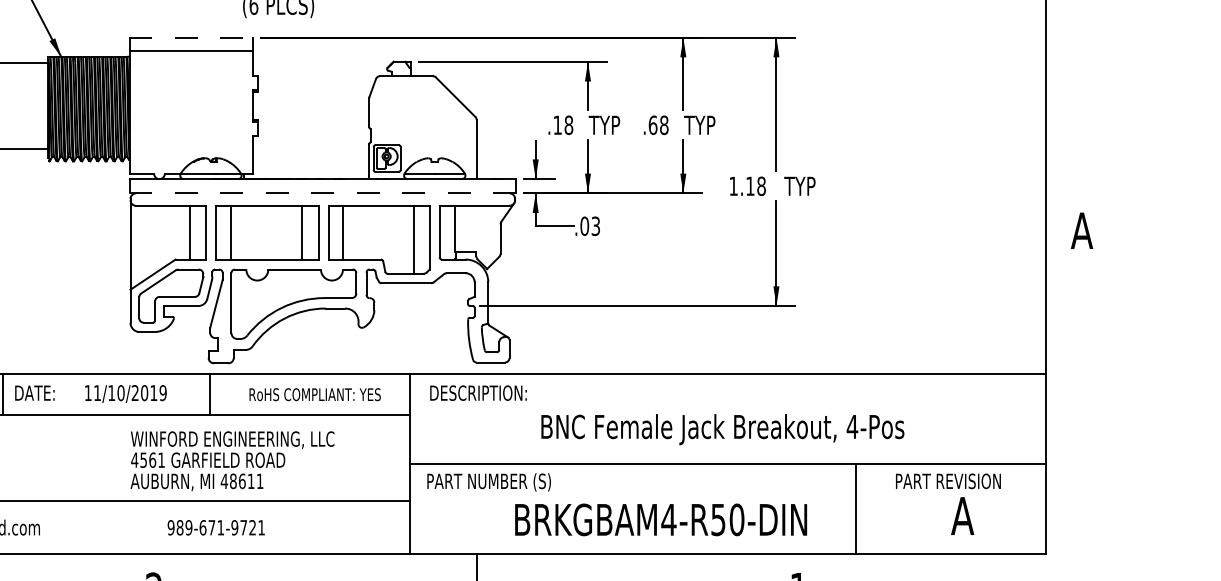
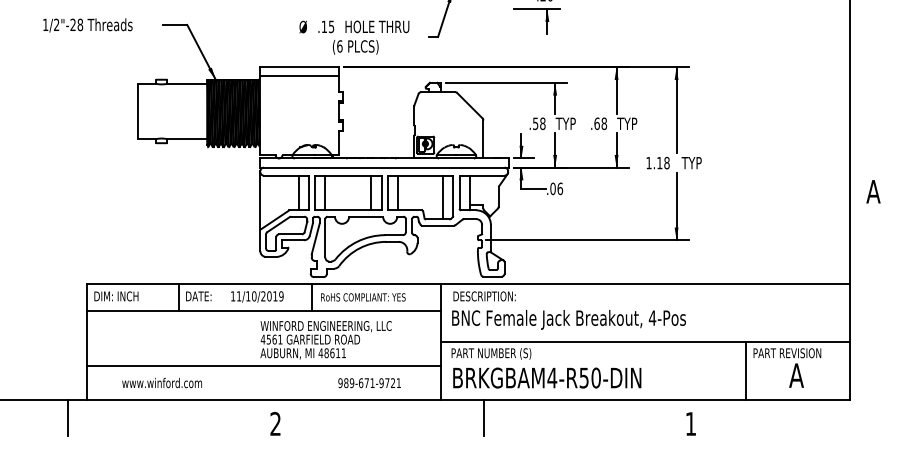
line: (191, 37) -> (299, 67), dashed -> solid
text: (557, 124) -> (535, 123), .18 -> .58
line: (323, 193) -> (384, 167), dashed -> solid
text: (596, 225) -> (560, 188), .03 -> .06
text: (315, 394) -> (363, 297), moved
text: (721, 428) -> (568, 319), moved
line: (857, 508) -> (746, 370), moved
text: (661, 519) -> (547, 377), moved
text: (216, 528) -> (369, 383), moved

